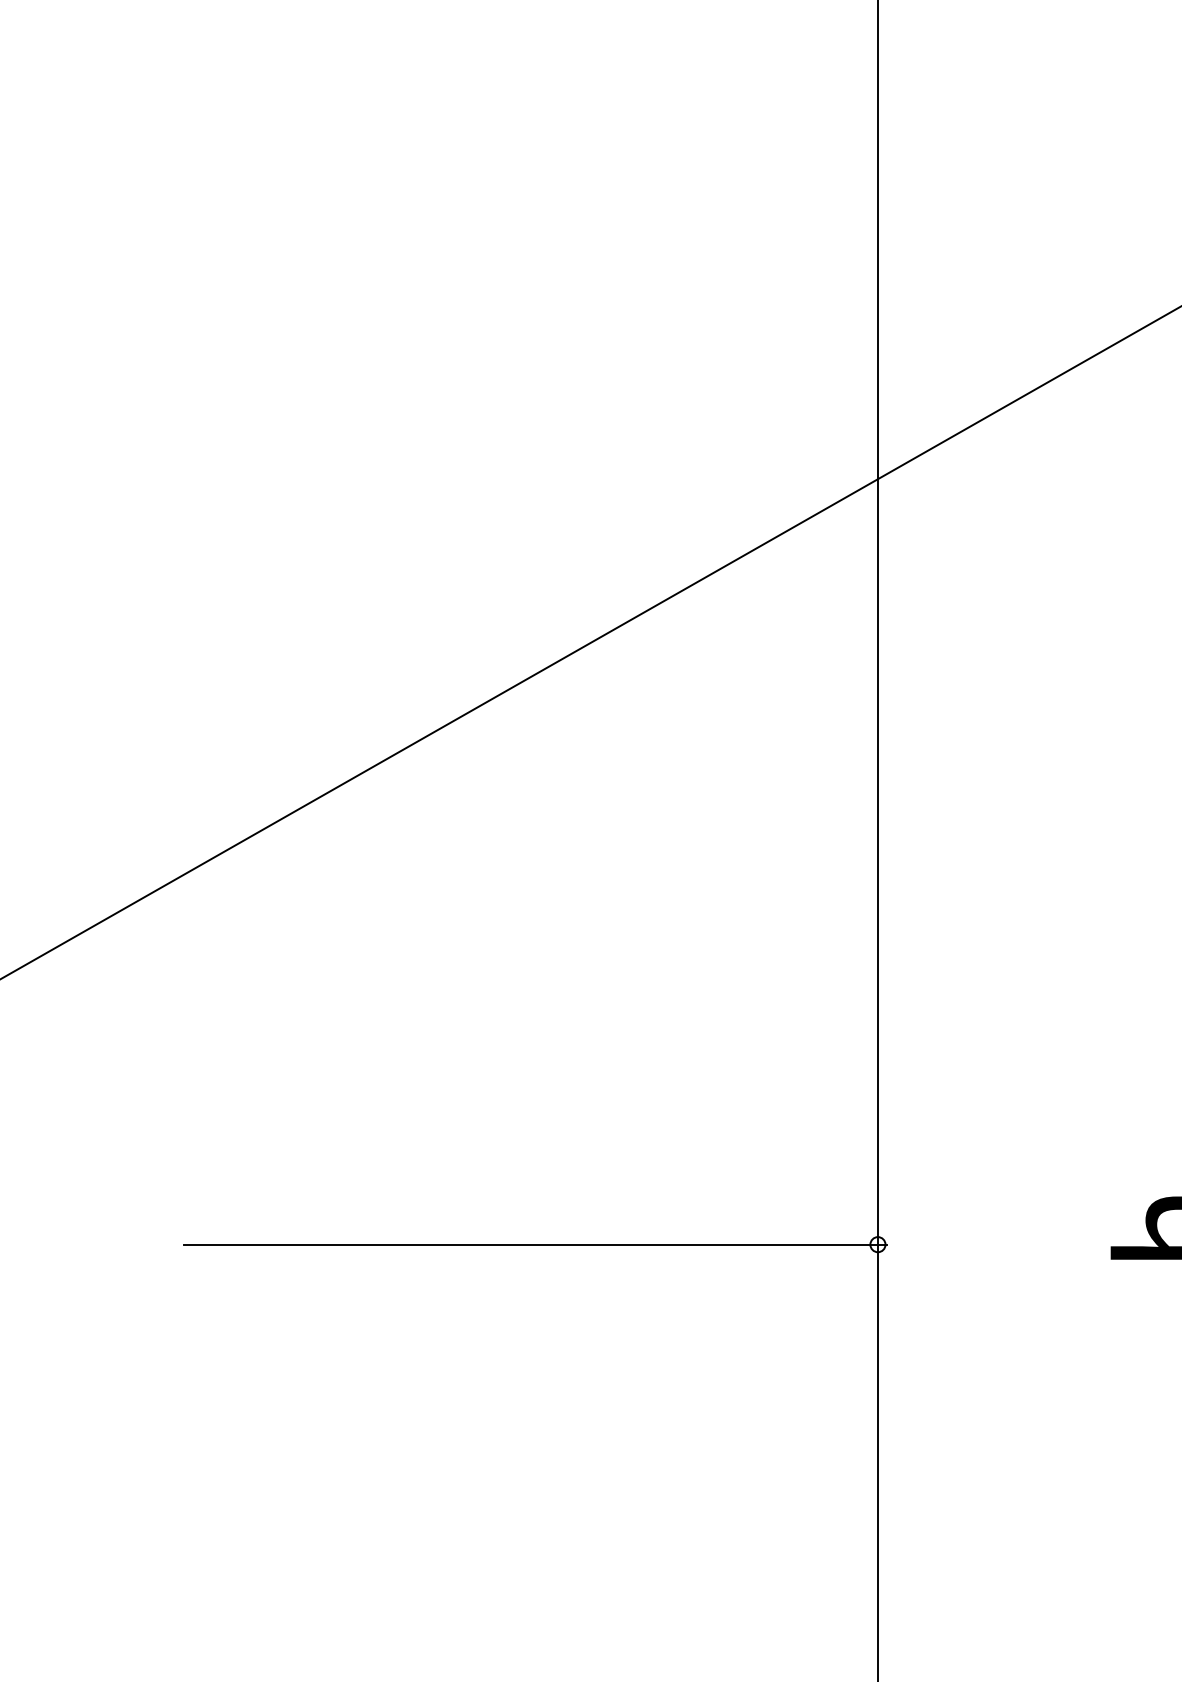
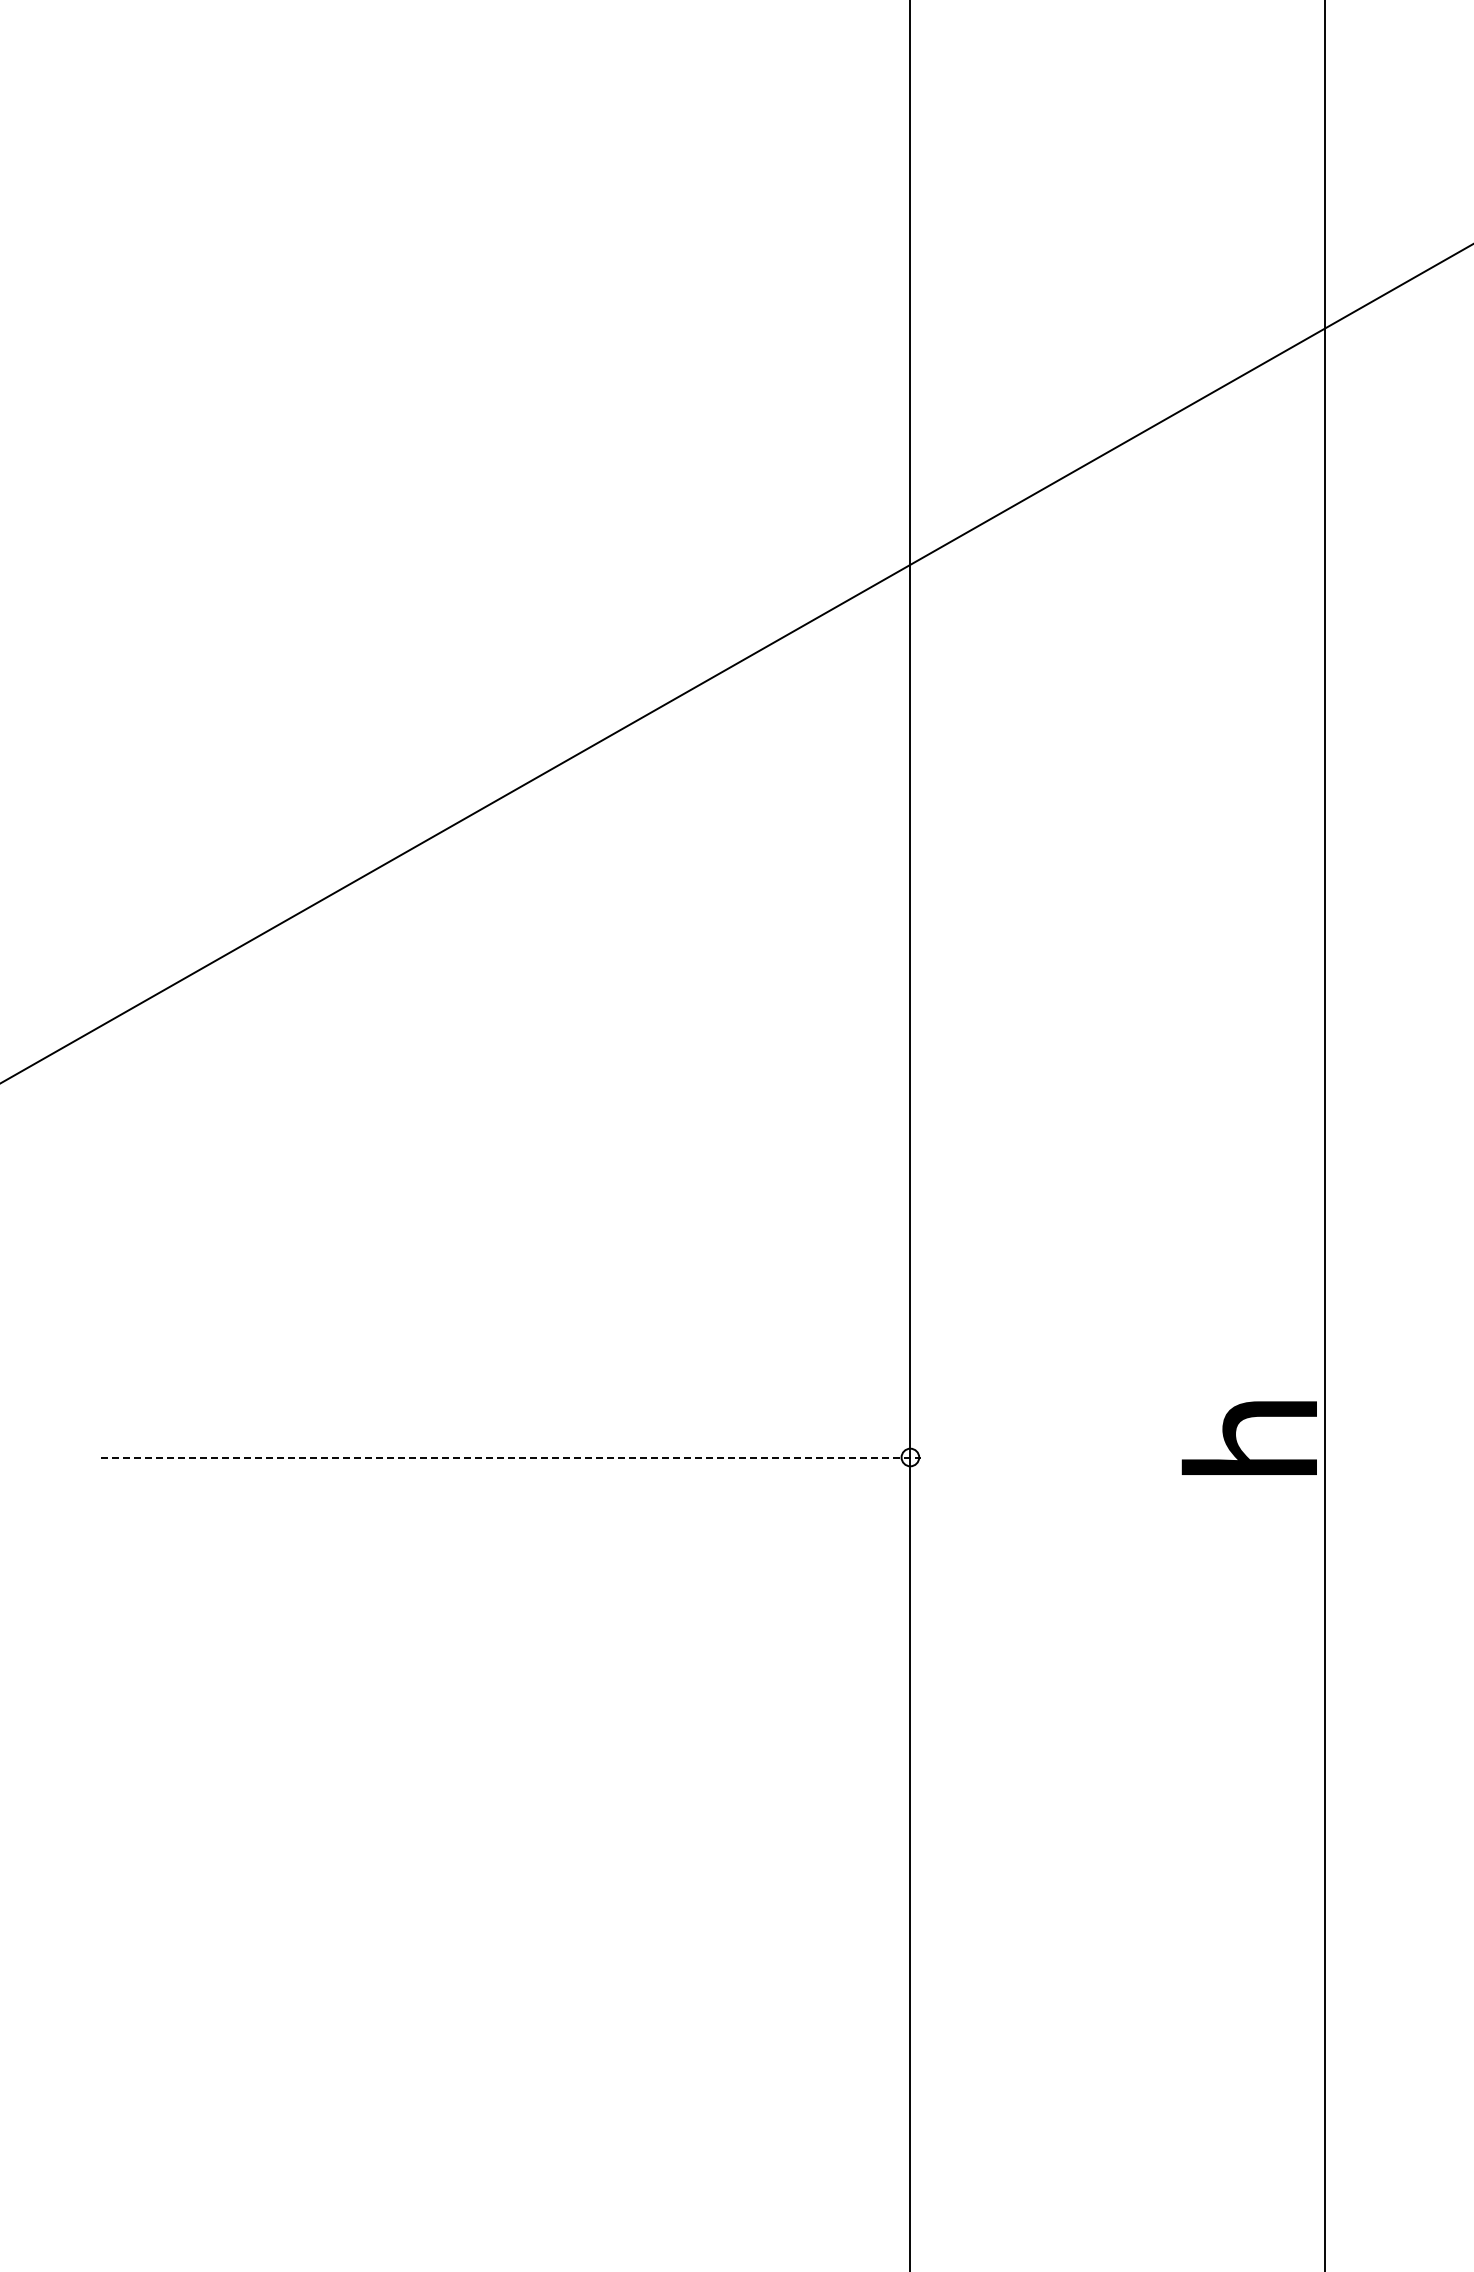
line: (535, 1244) -> (511, 1457), solid -> dashed

